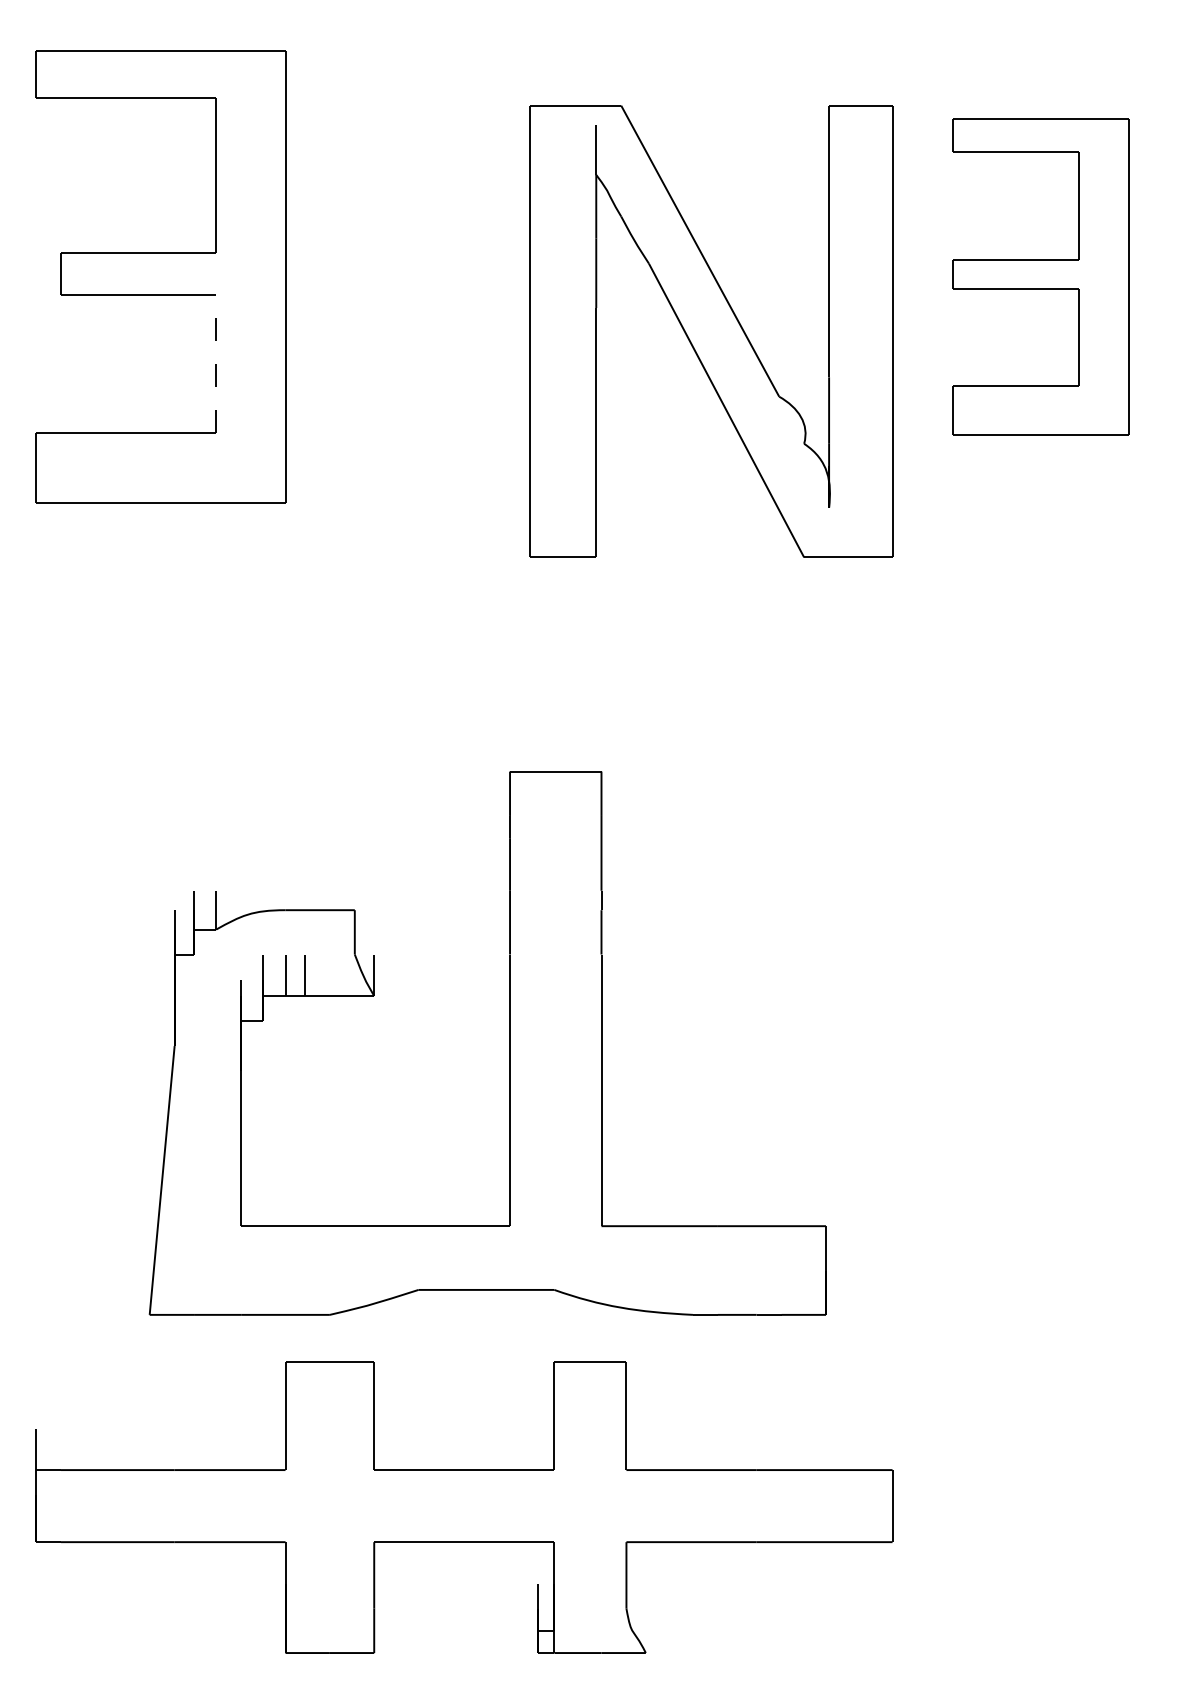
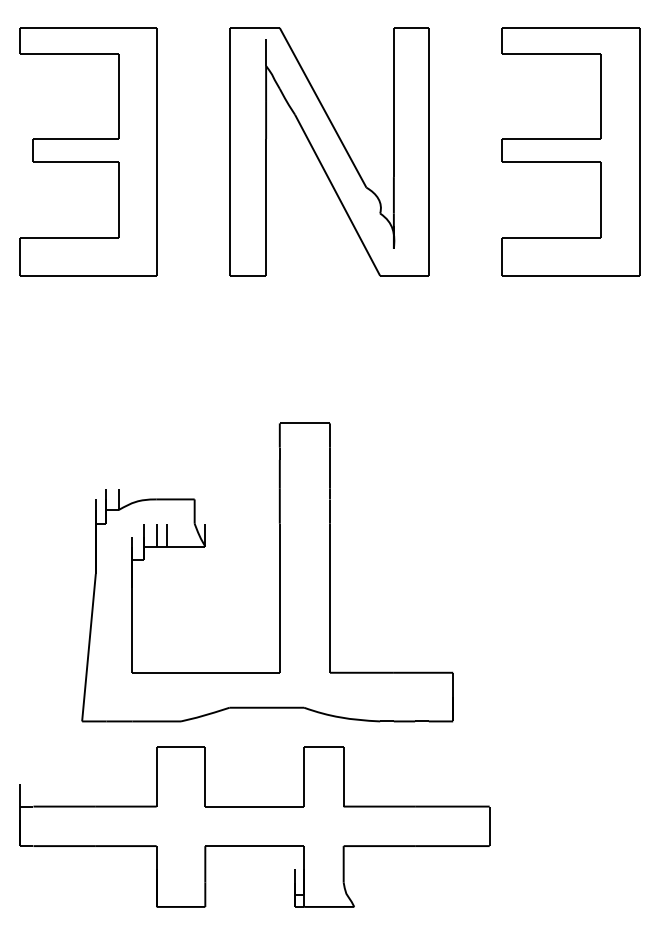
part: (1039, 275) -> (570, 151), size x1.43
part: (711, 330) -> (329, 151), moved
line: (215, 363) -> (118, 199), dashed -> solid

